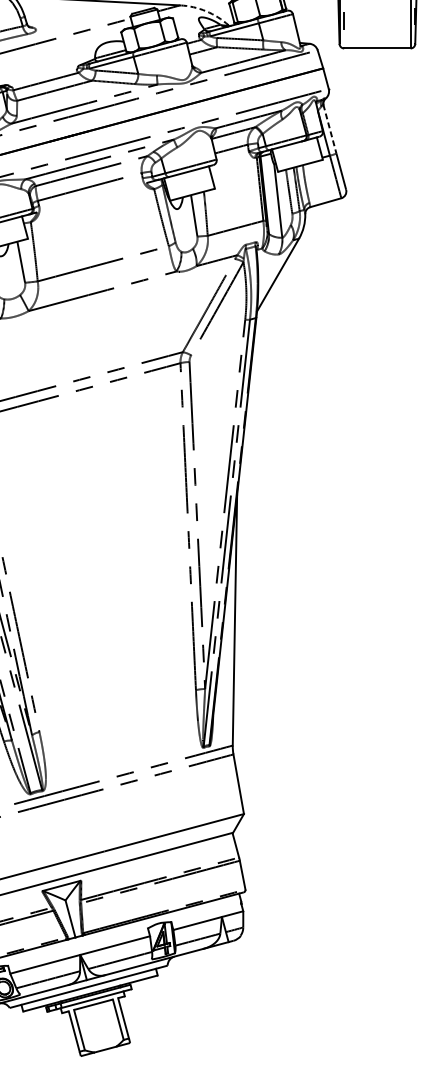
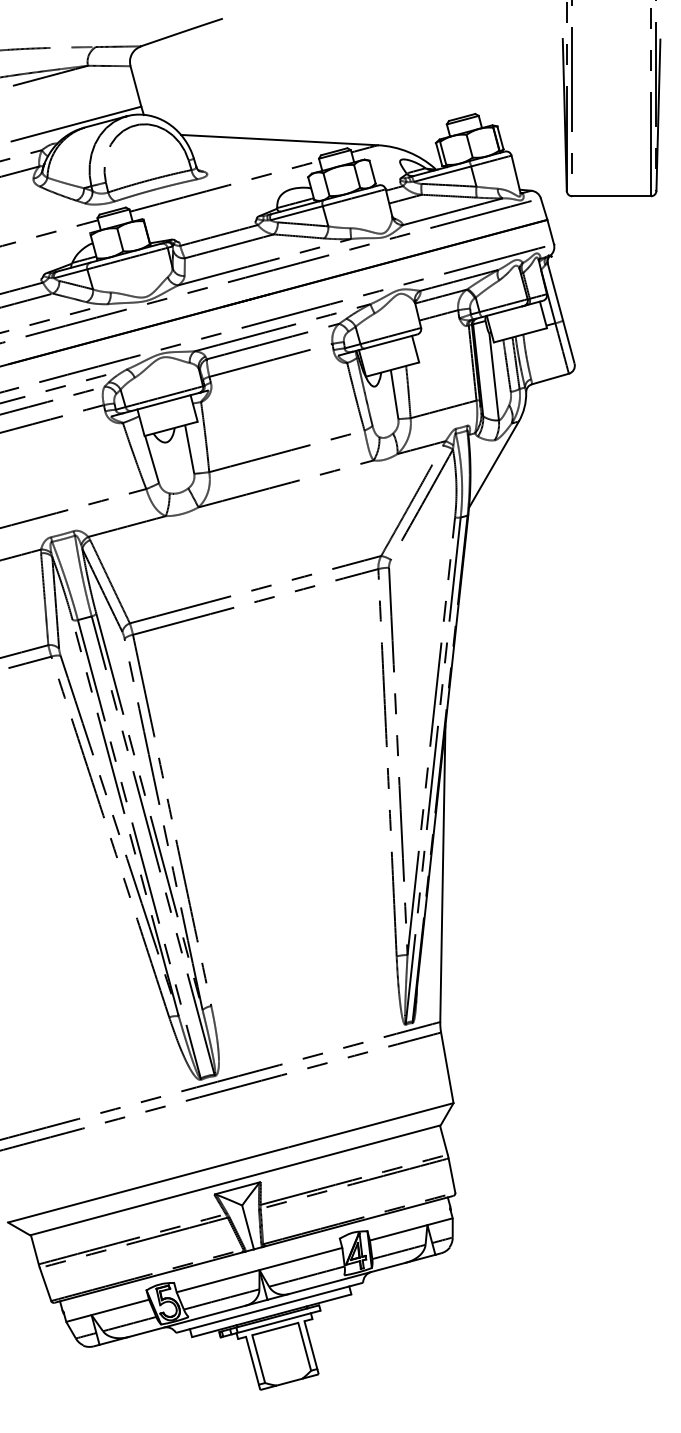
arc: (205, 11) -> (408, 152), dashed -> solid
line: (330, 129) -> (555, 292), dashed -> solid

